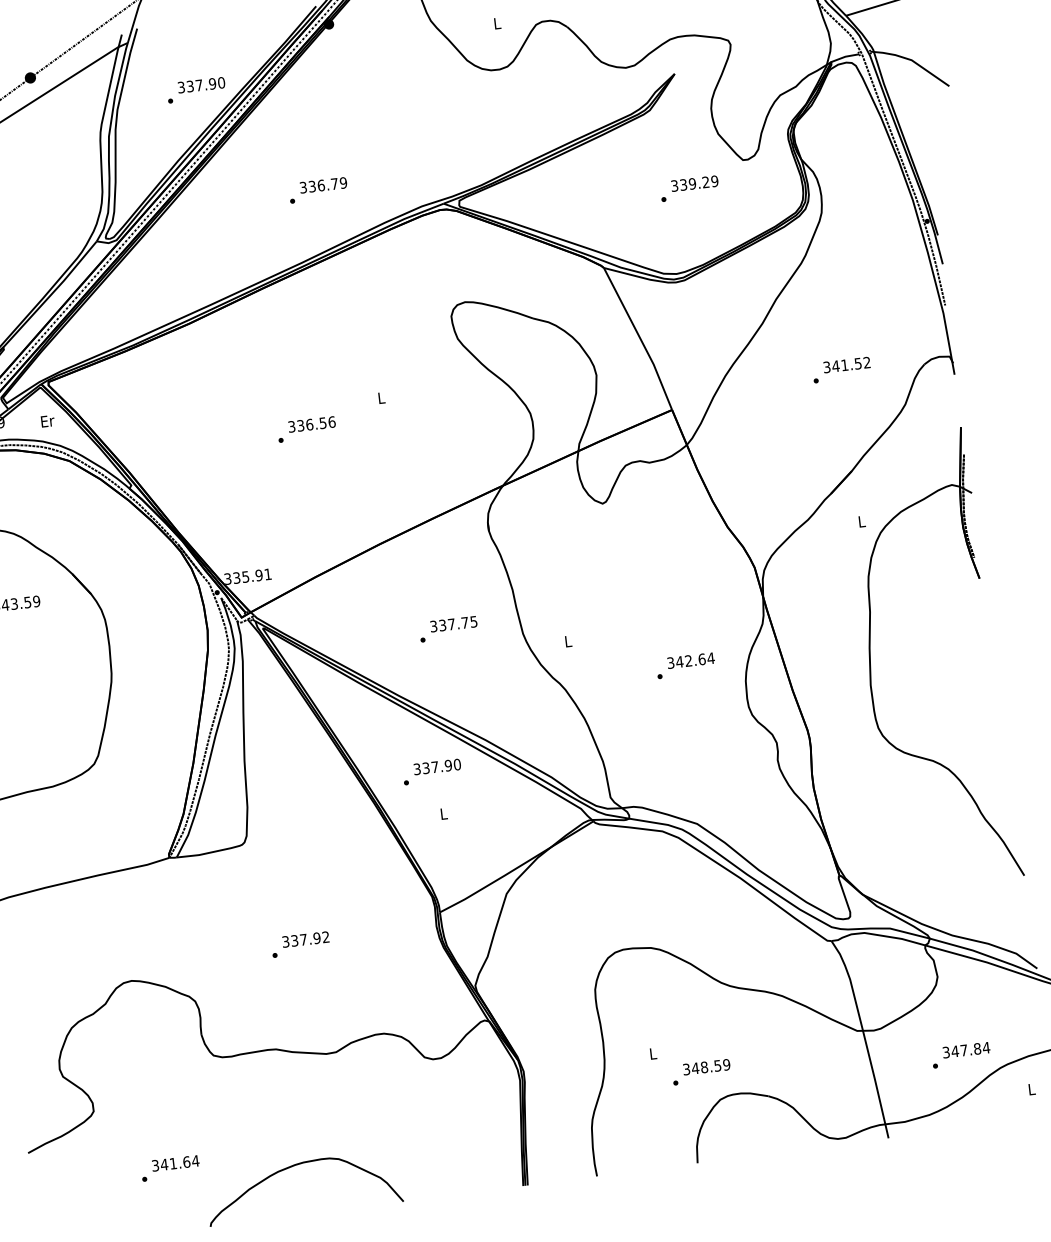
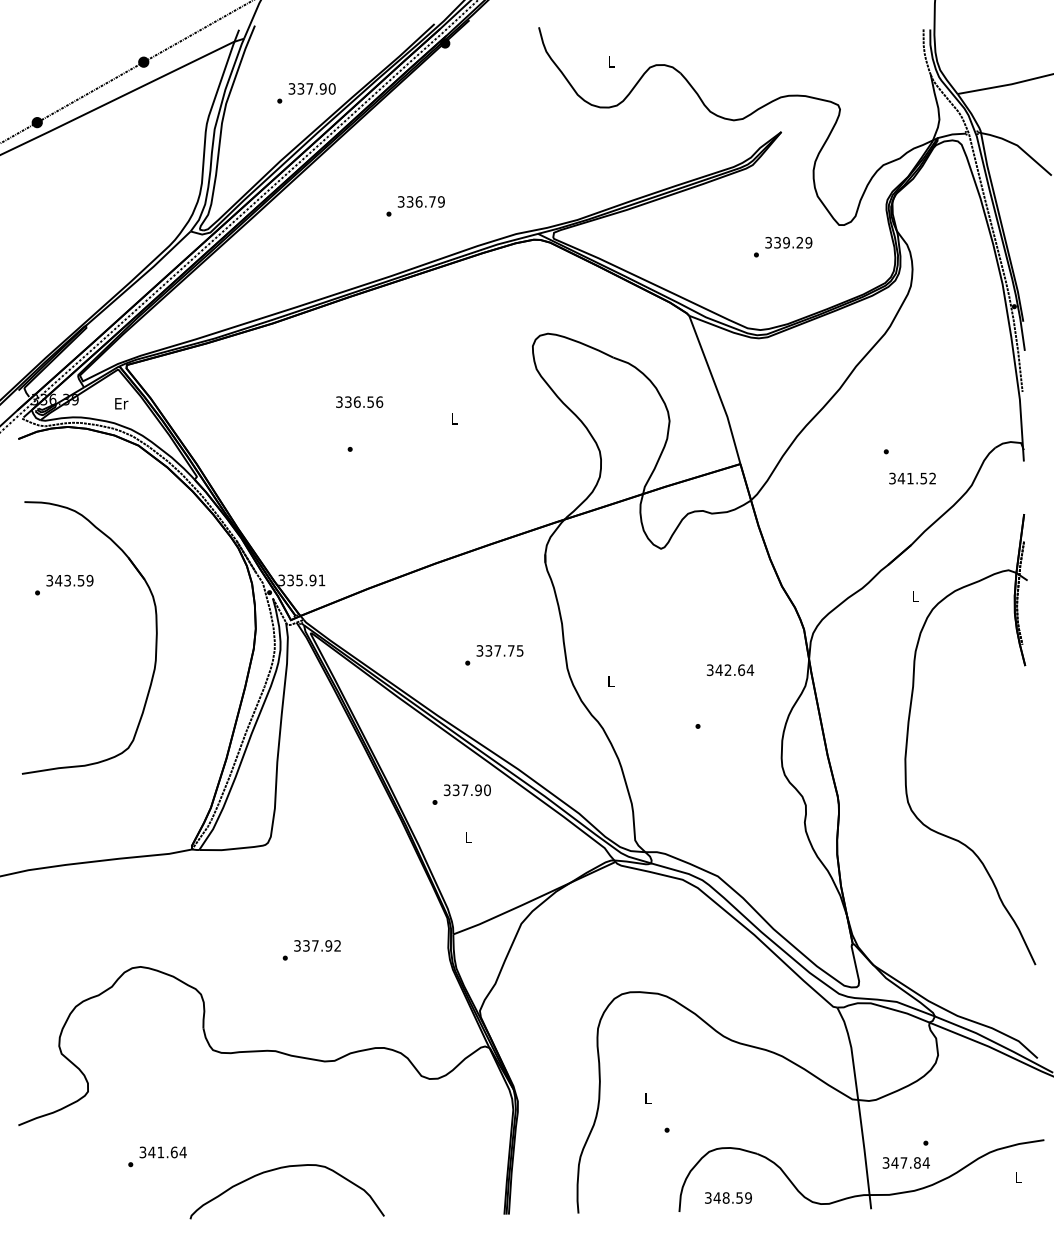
text: (846, 364) -> (912, 478), moved
text: (311, 423) -> (359, 401), moved
text: (691, 660) -> (730, 670), moved
text: (965, 1049) -> (905, 1162), moved
text: (706, 1066) -> (728, 1197), moved

